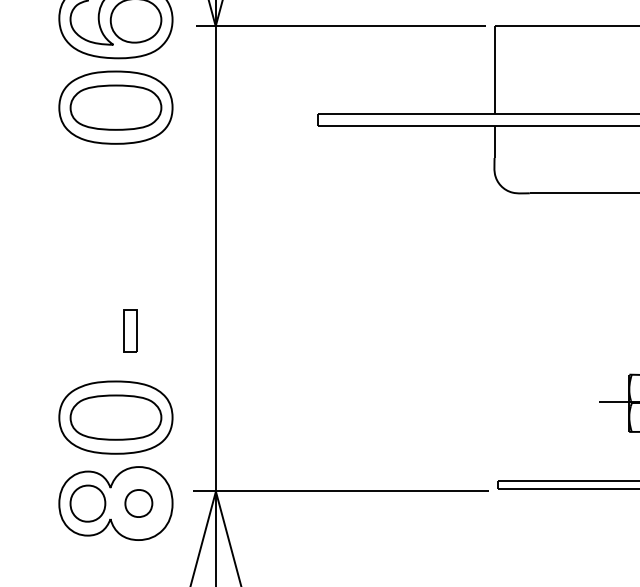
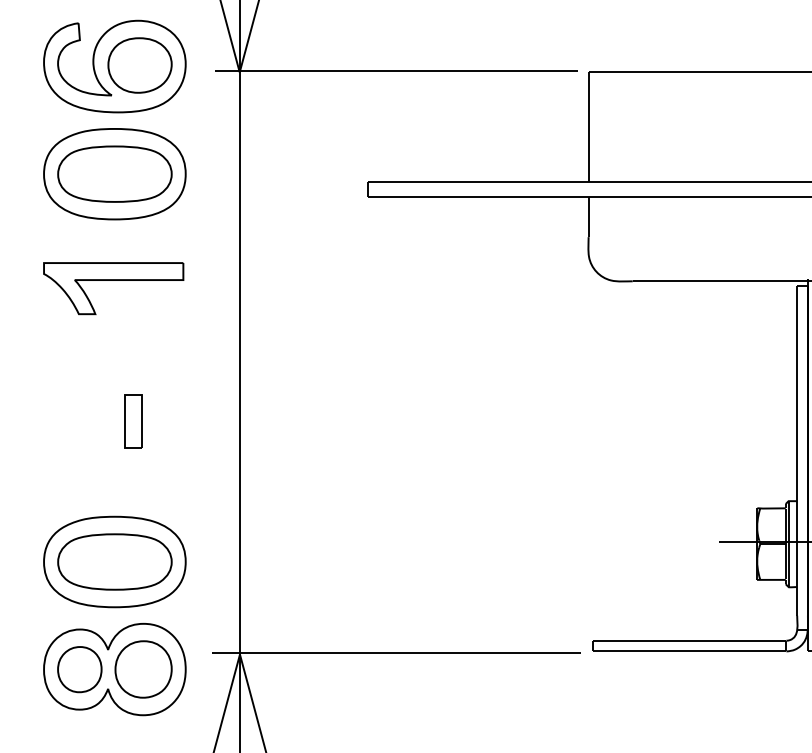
part: (114, 192) -> (113, 280), added
part: (130, 330) -> (133, 421), moved
part: (138, 503) -> (143, 669), size x1.67

